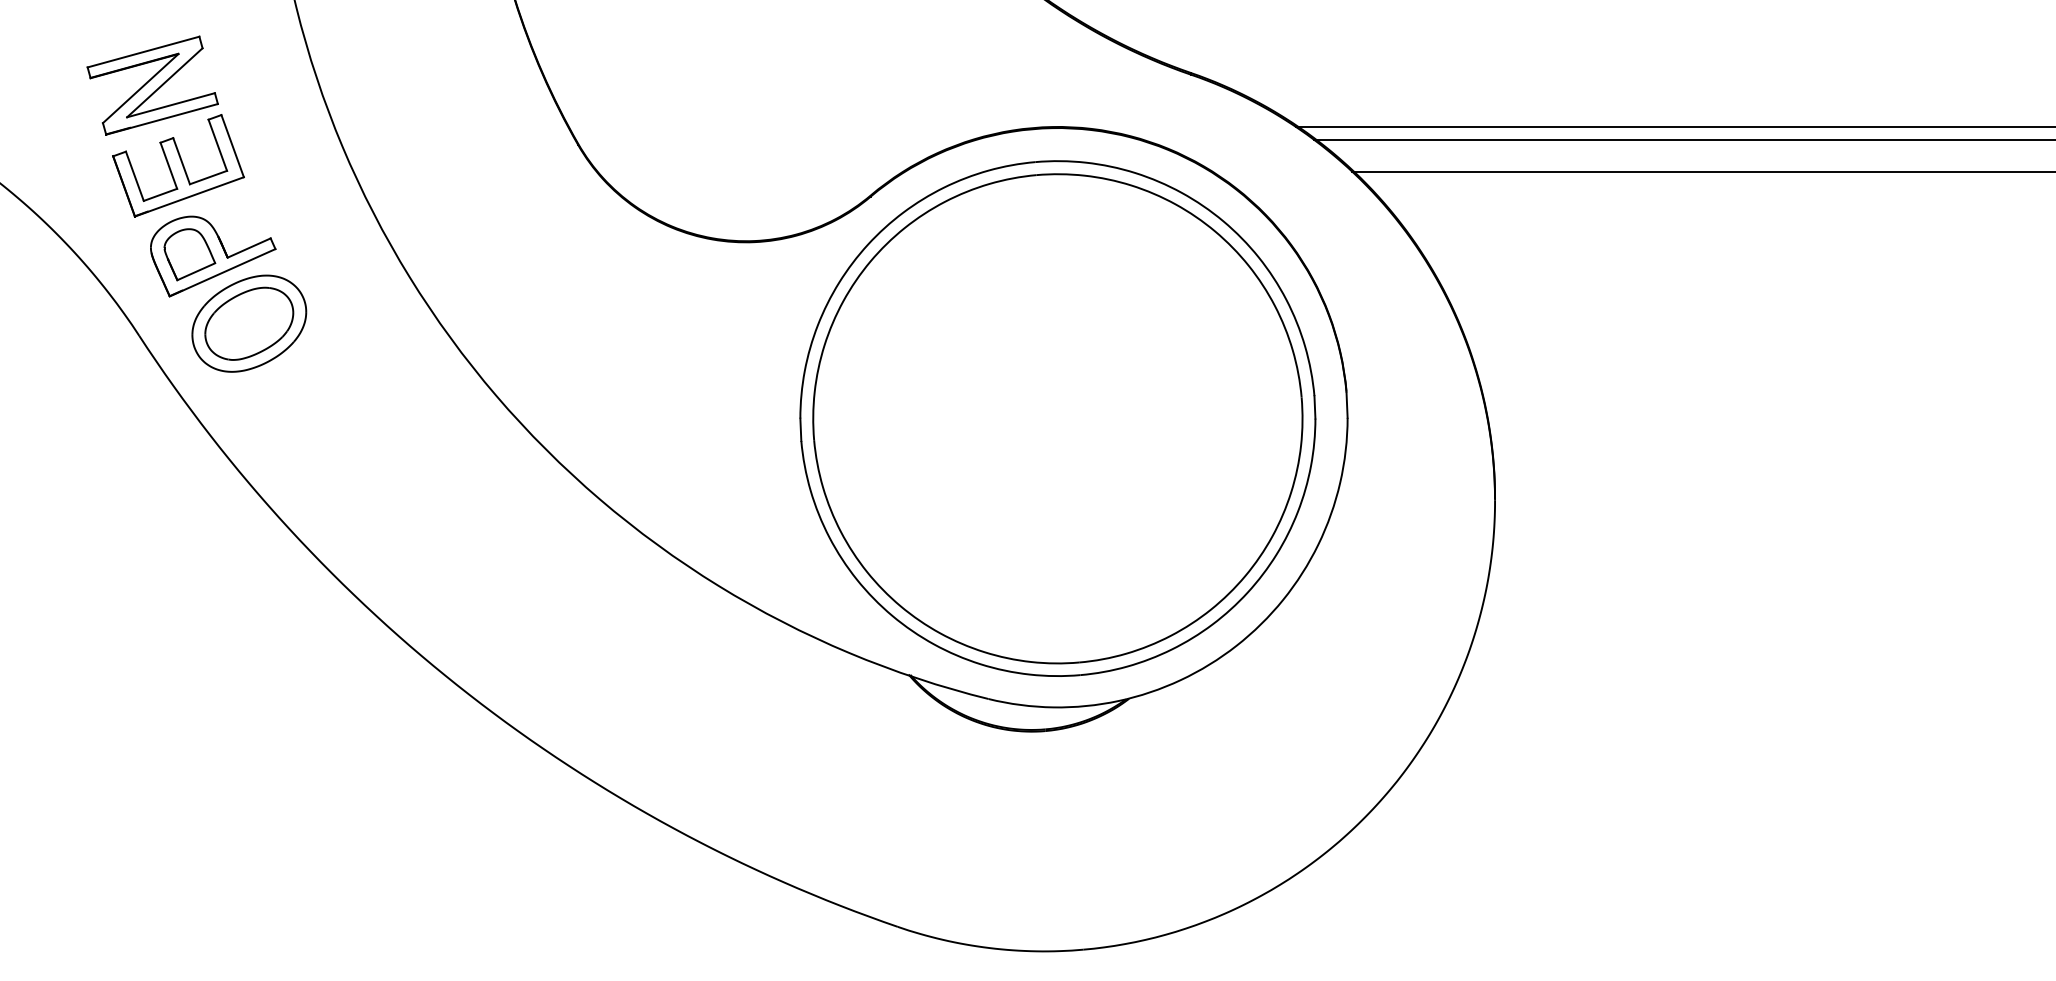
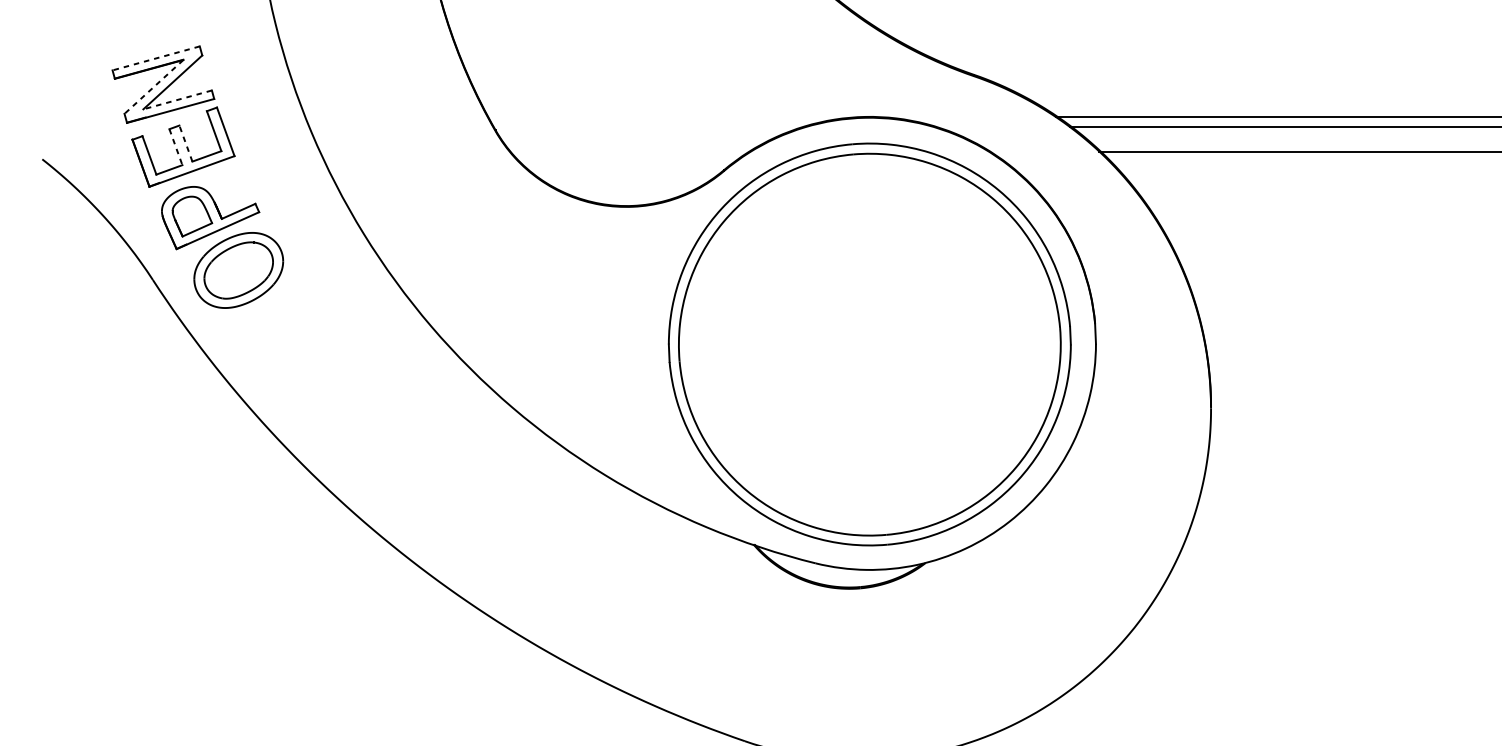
line: (143, 52) -> (156, 58), solid -> dashed
line: (140, 88) -> (153, 86), solid -> dashed
line: (171, 105) -> (178, 100), solid -> dashed
line: (181, 161) -> (185, 143), solid -> dashed
line: (169, 166) -> (176, 147), solid -> dashed

